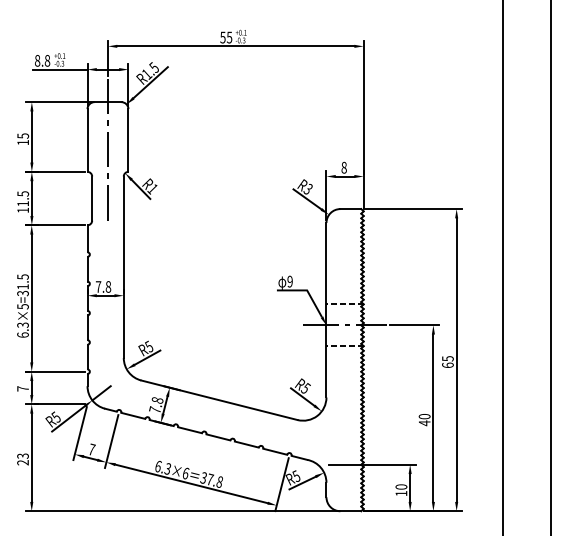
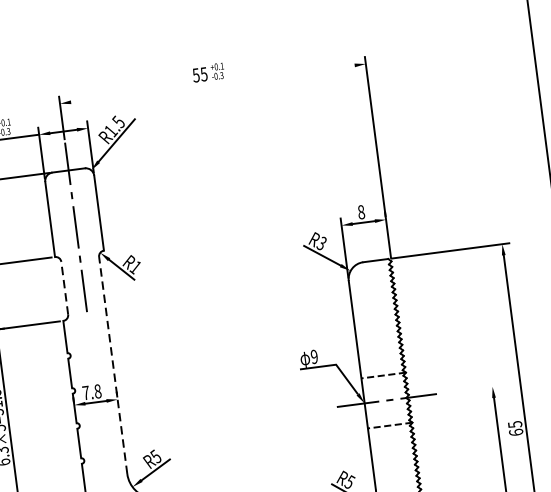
line: (235, 46) -> (212, 84), removed
line: (92, 198) -> (65, 288), solid -> dashed
line: (123, 267) -> (112, 365), solid -> dashed
line: (414, 325) -> (470, 390), removed

